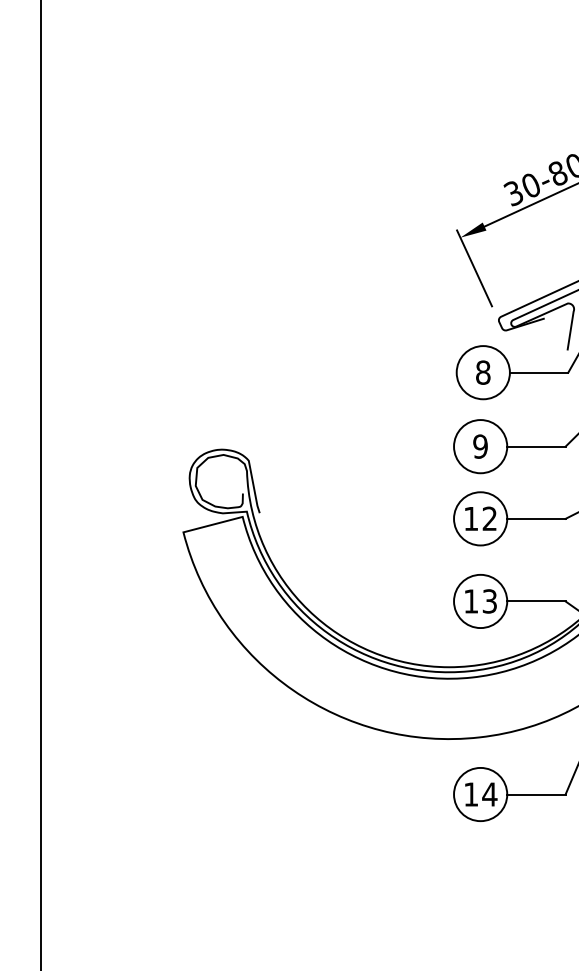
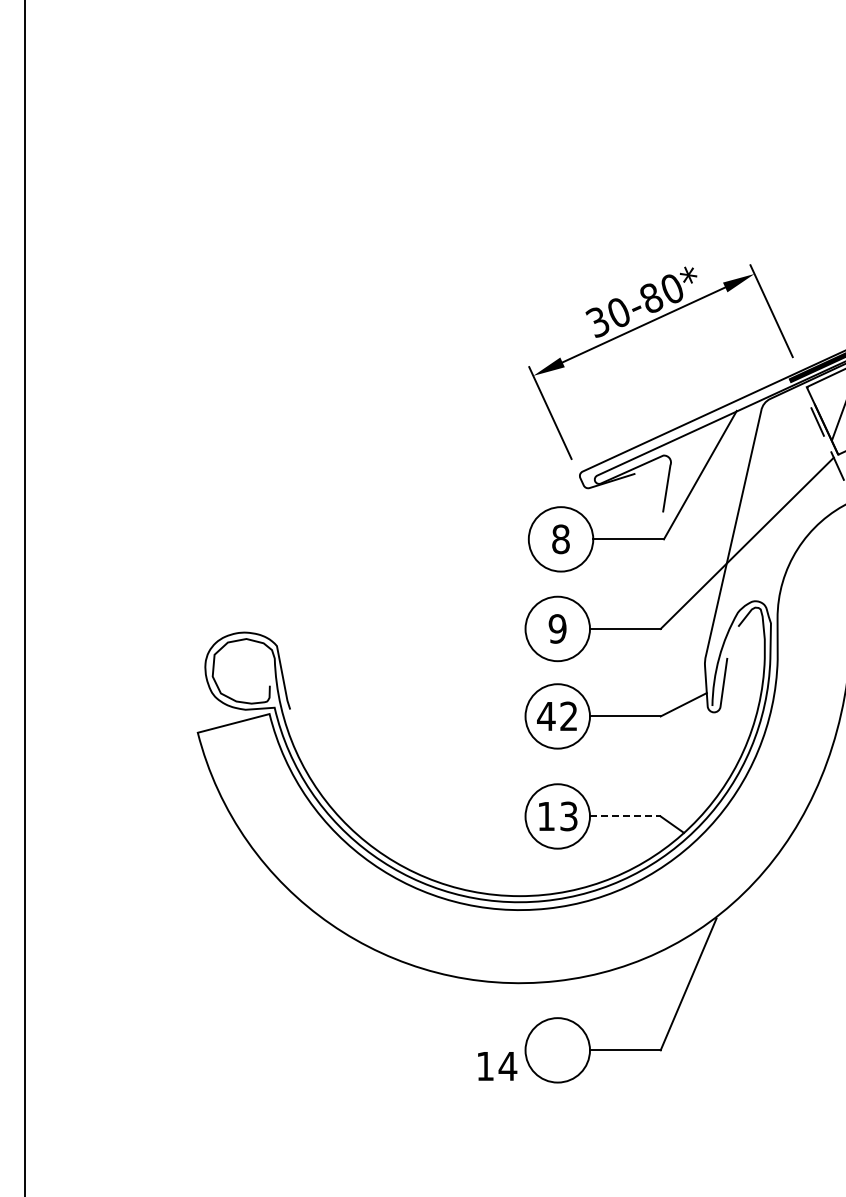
text: (471, 518) -> (546, 716), 12 -> 42
line: (536, 601) -> (625, 816), solid -> dashed
text: (481, 794) -> (497, 1066), moved

